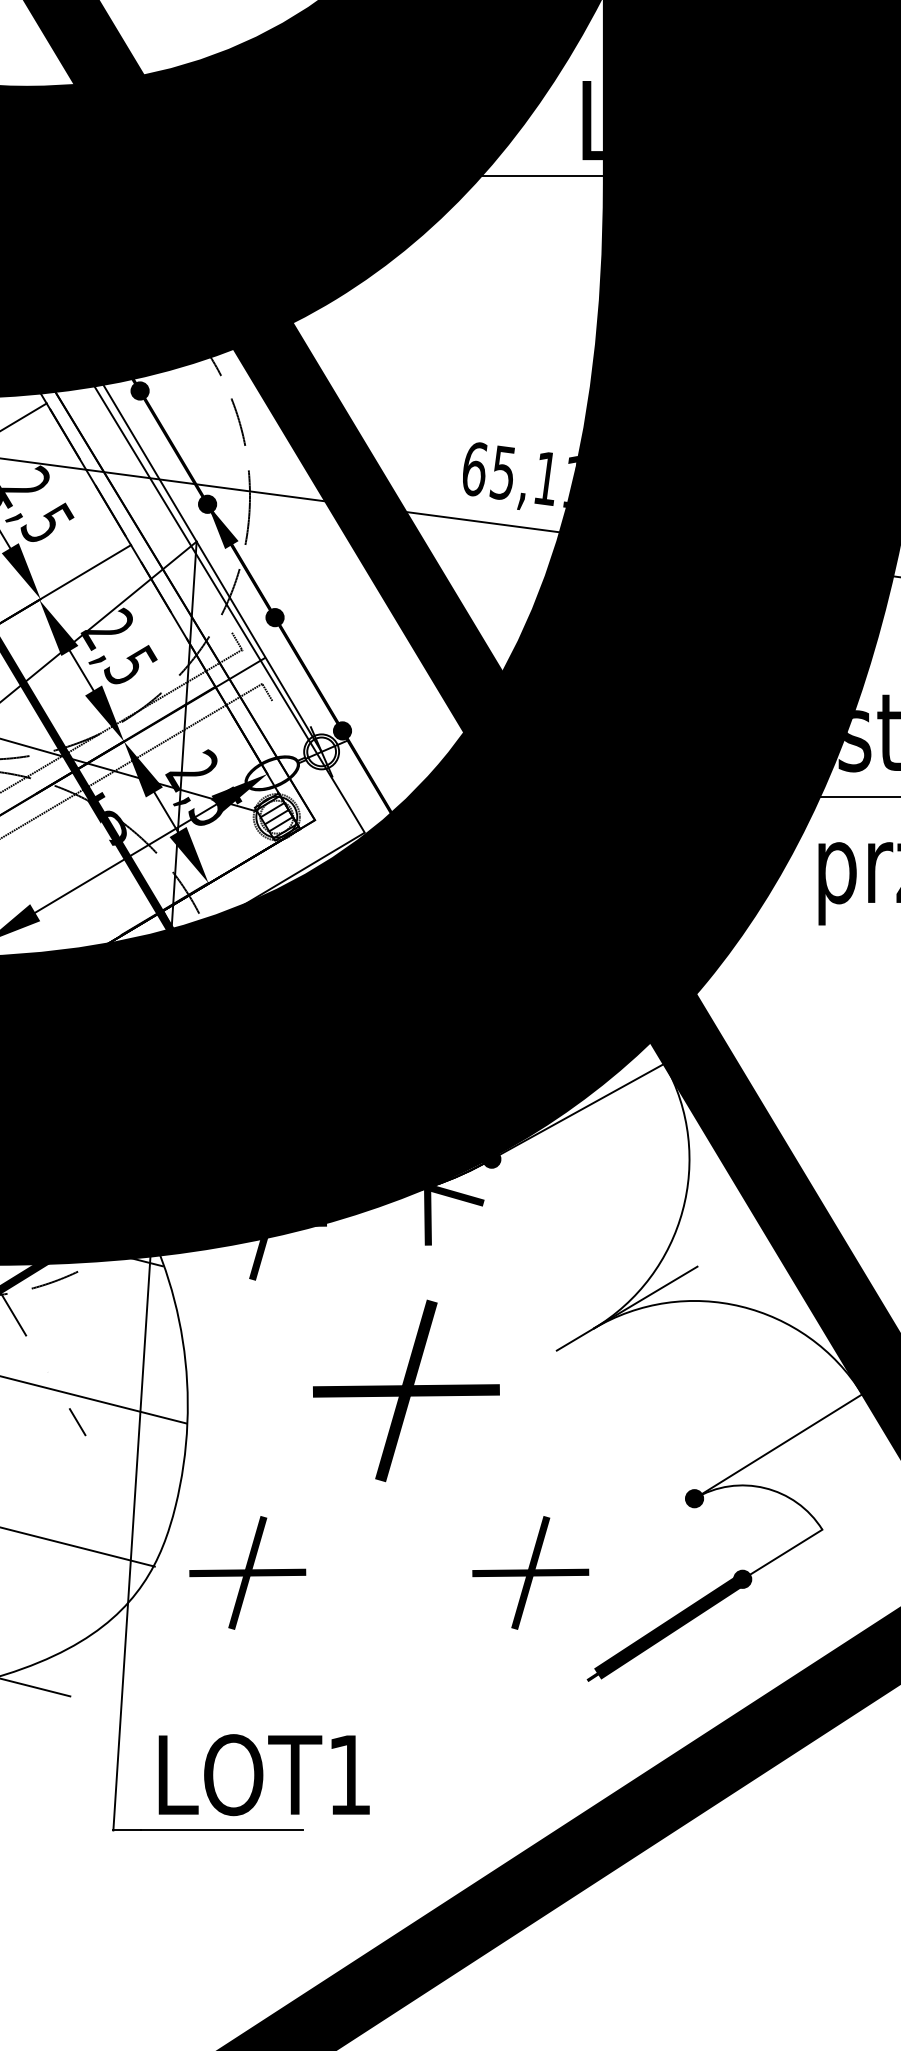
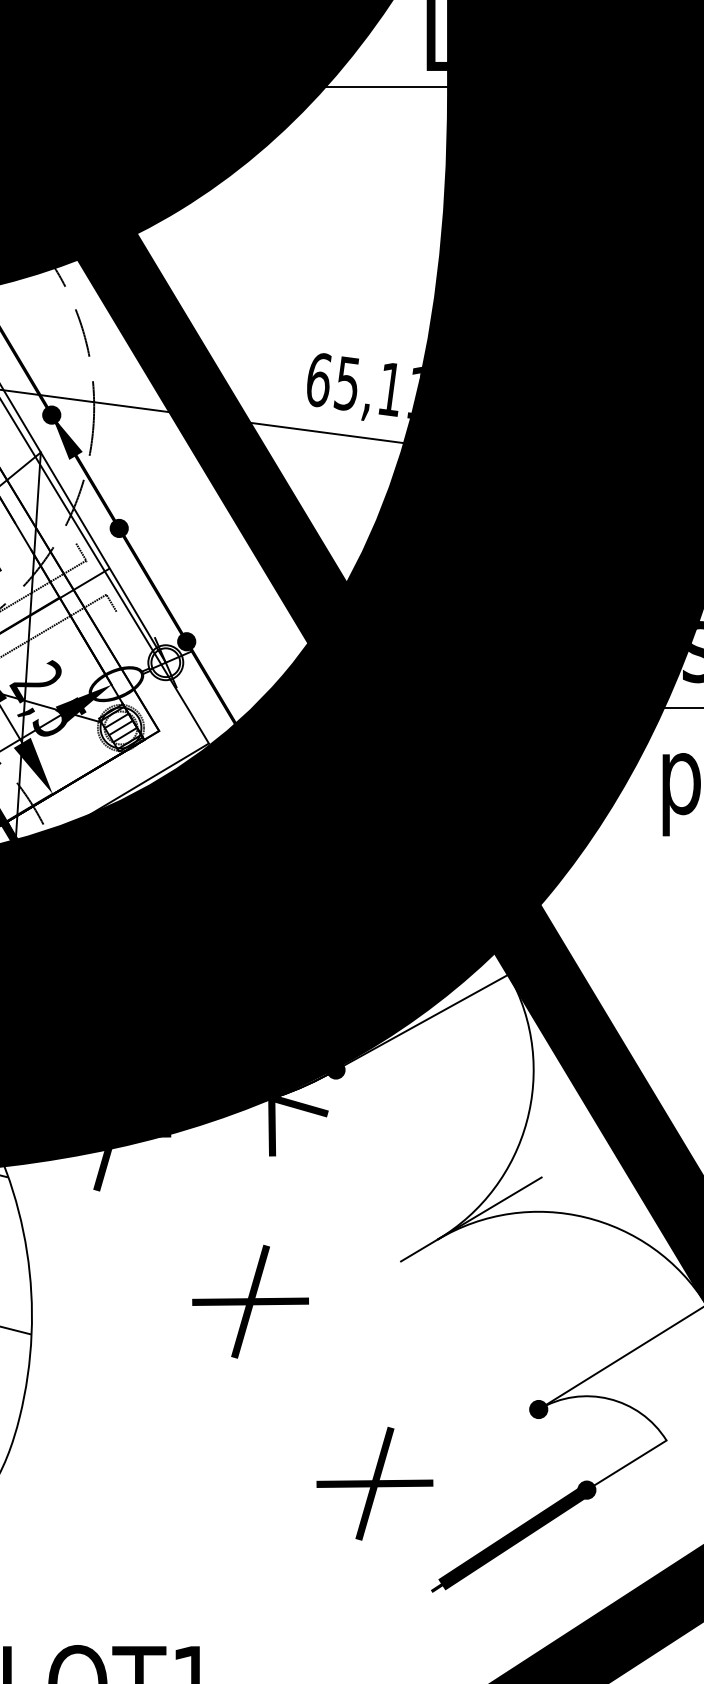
part: (406, 1390) -> (250, 1301), size x0.62
part: (247, 1572) -> (91, 1483), removed

